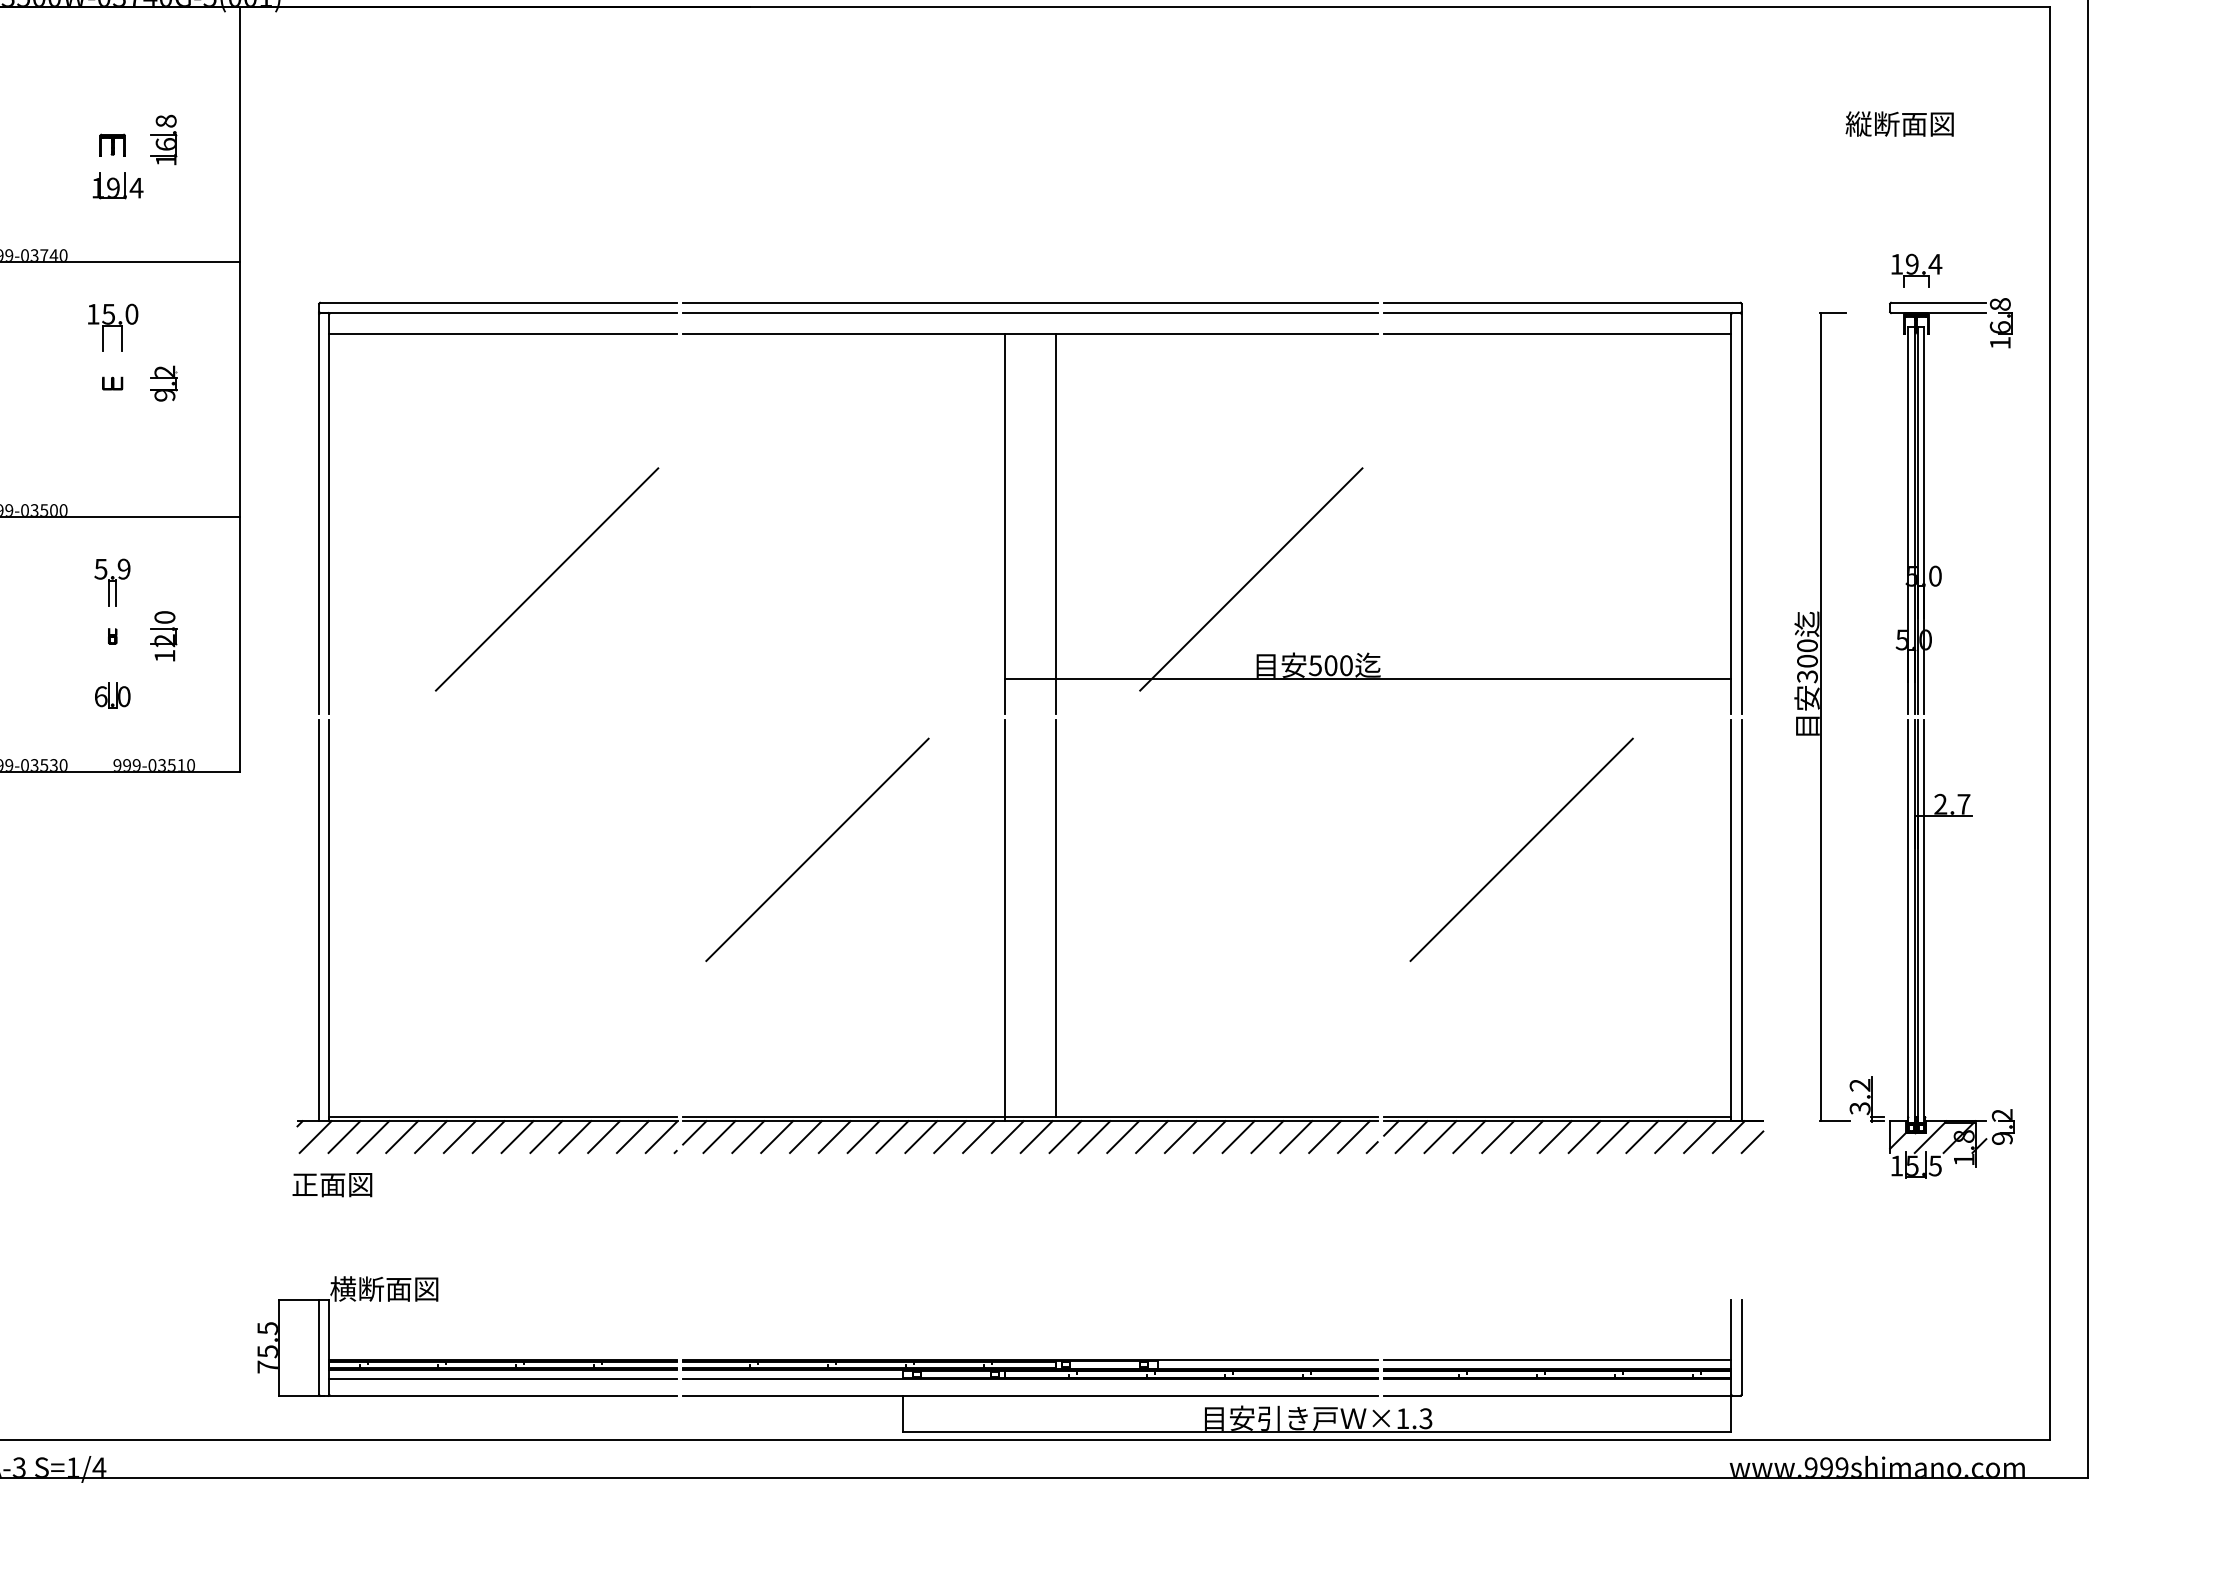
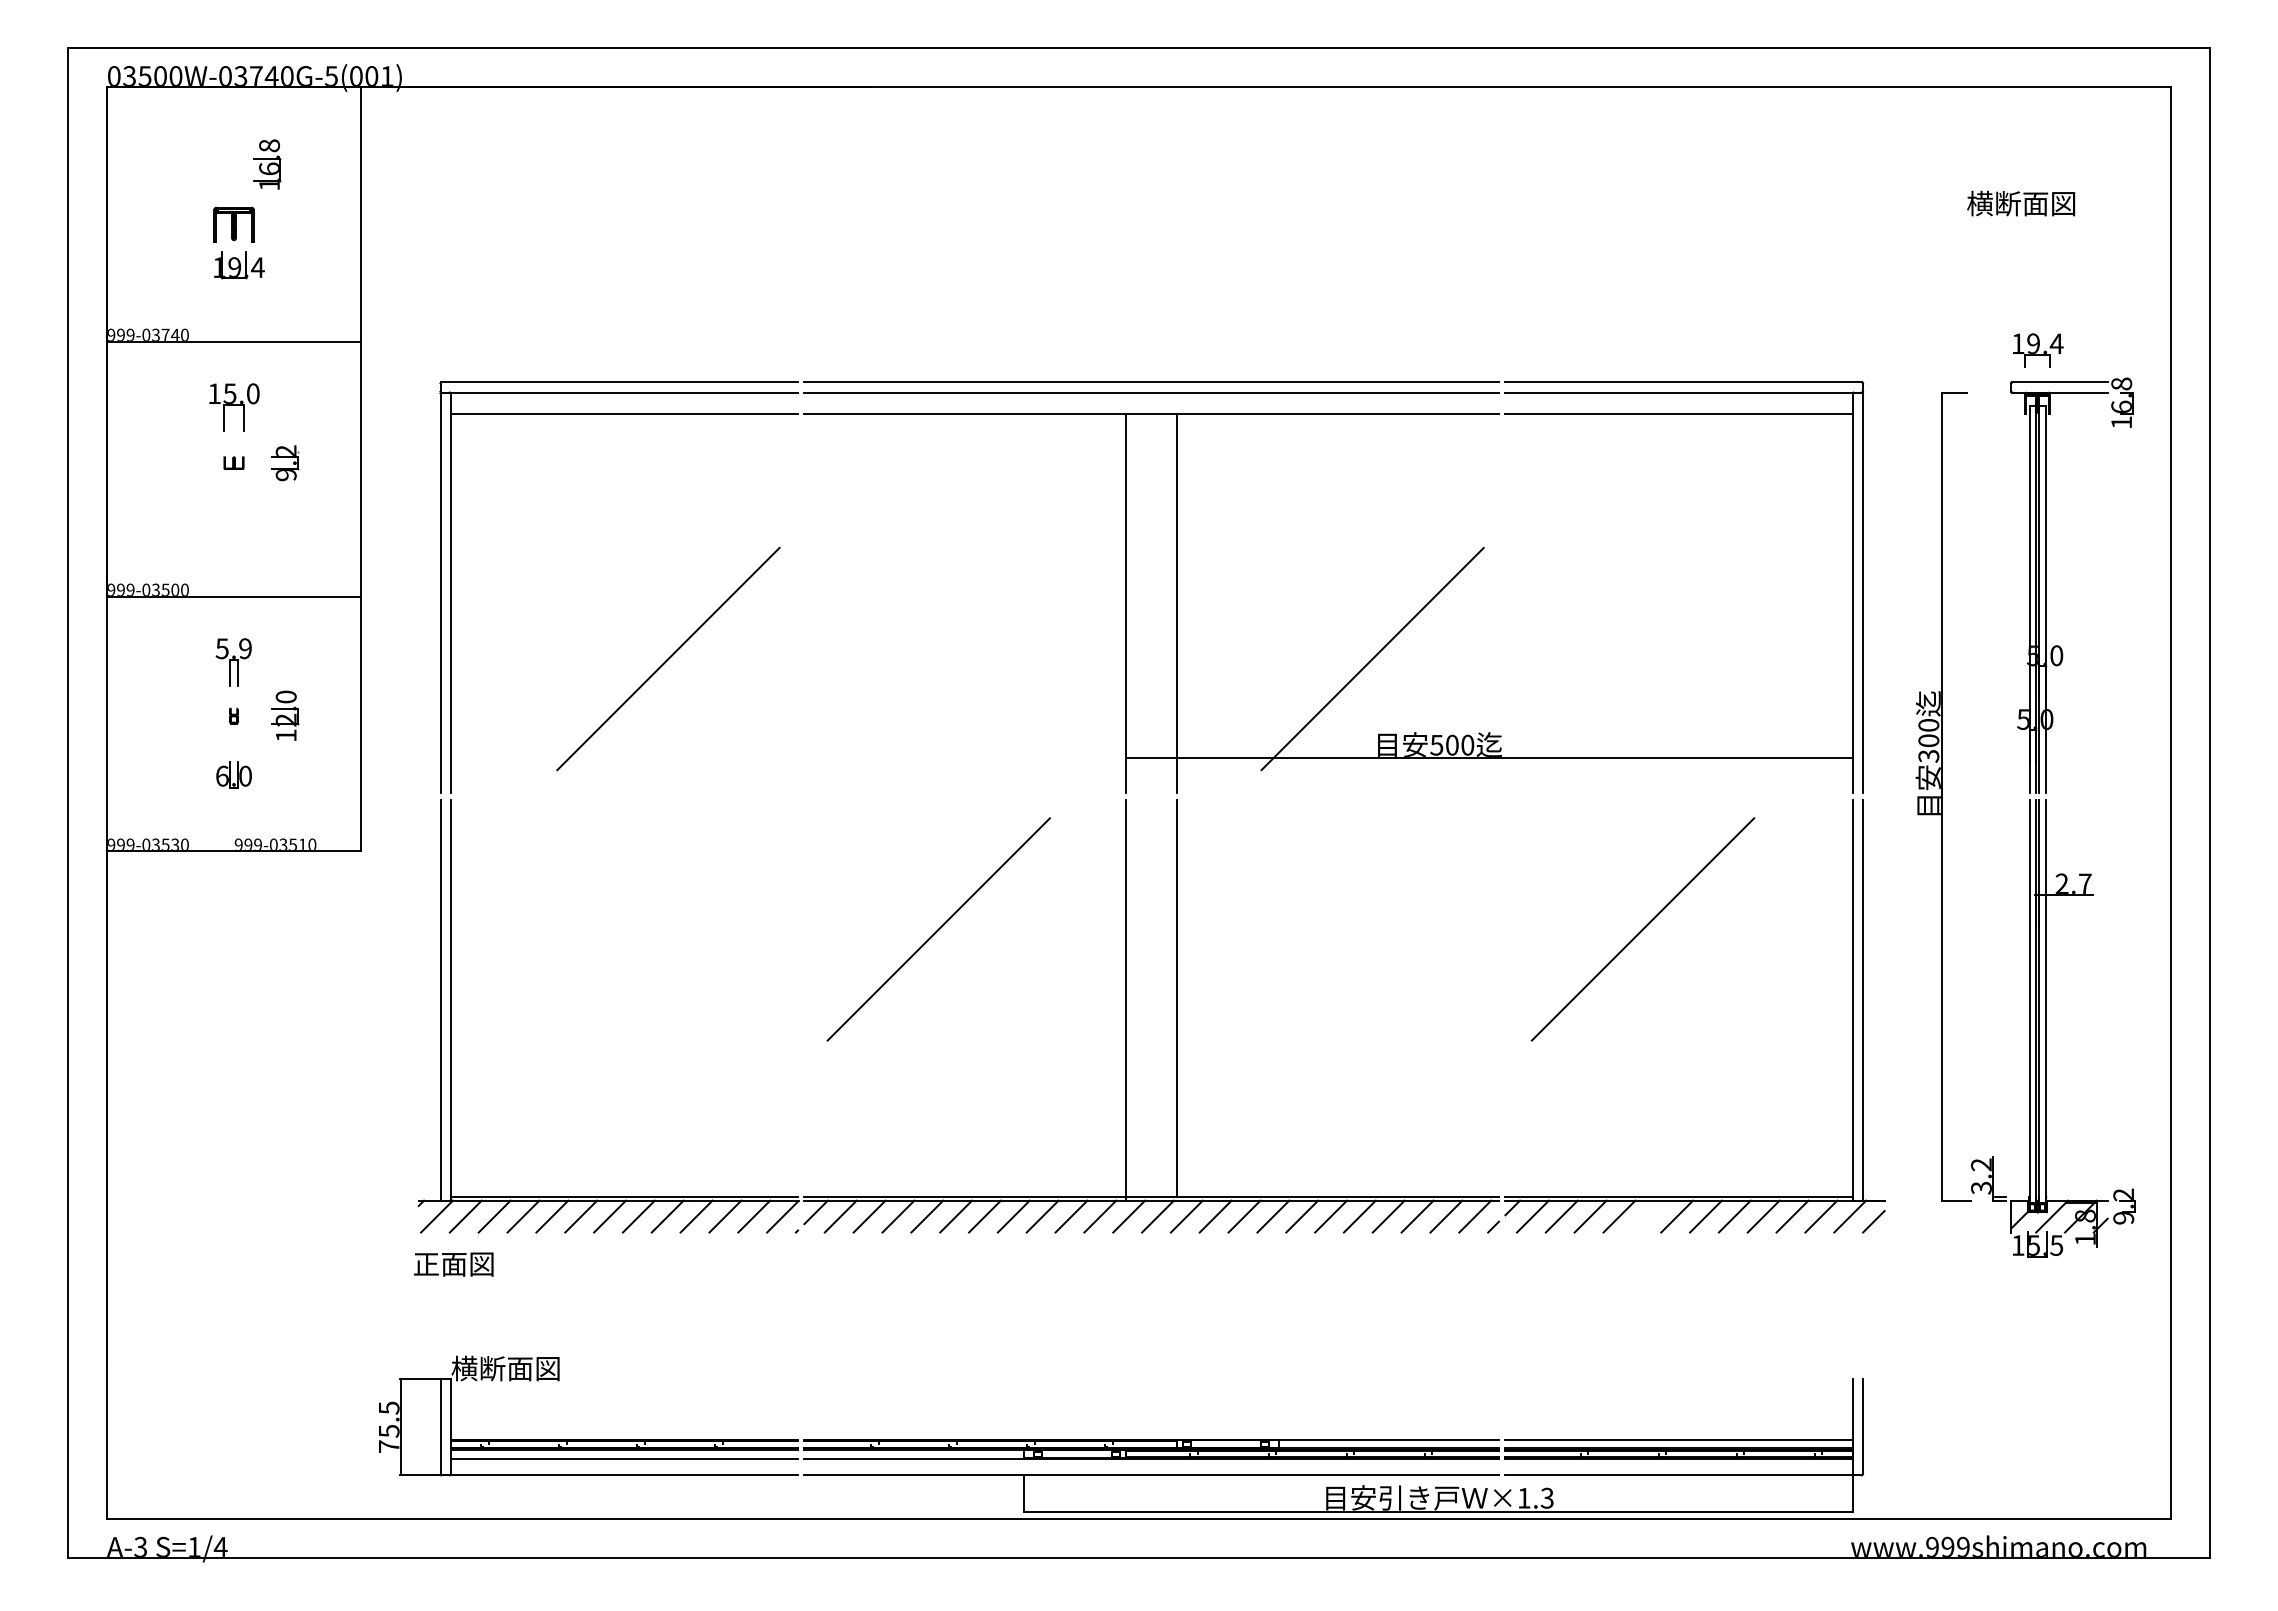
text: (1858, 123) -> (1979, 203), 縦断面図 -> 横断面図
part: (164, 139) -> (267, 164), moved
part: (112, 144) -> (233, 224), size x1.6
line: (1527, 1136) -> (1648, 1216), removed

